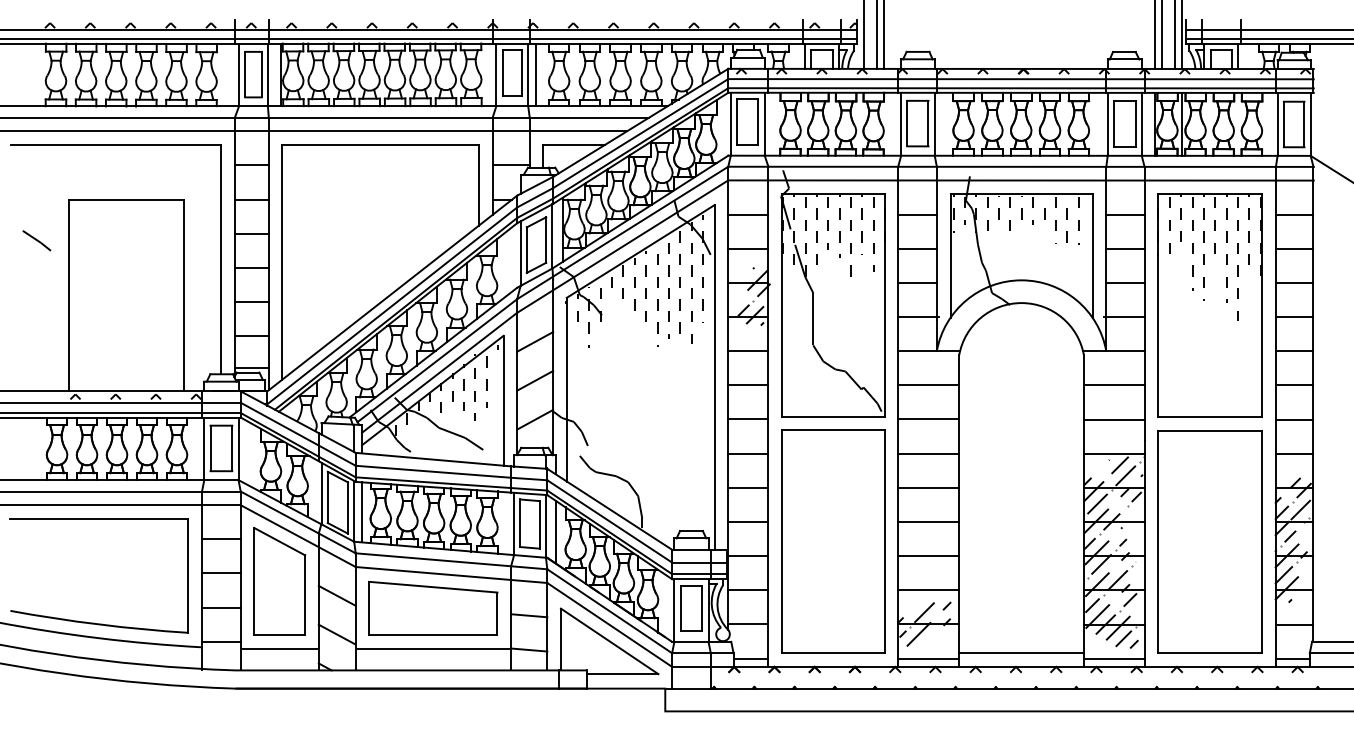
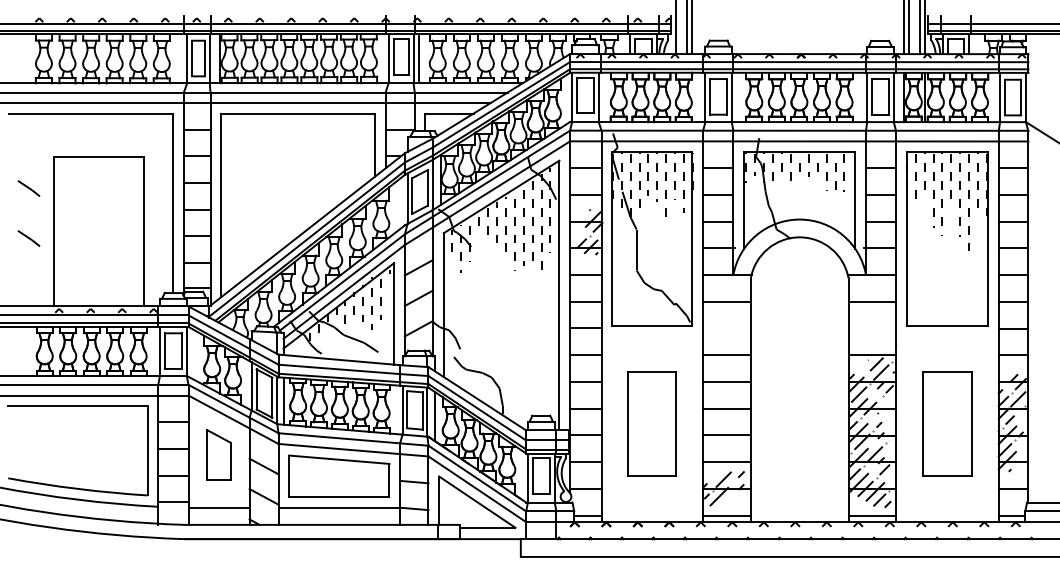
line: (36, 304) -> (28, 238), added
line: (928, 419) -> (726, 328), removed
line: (1114, 419) -> (872, 328), removed
part: (832, 540) -> (651, 423), size x0.6
part: (1210, 540) -> (947, 423), size x0.6
part: (279, 580) -> (218, 454), size x0.6
line: (1021, 653) -> (799, 511), removed

